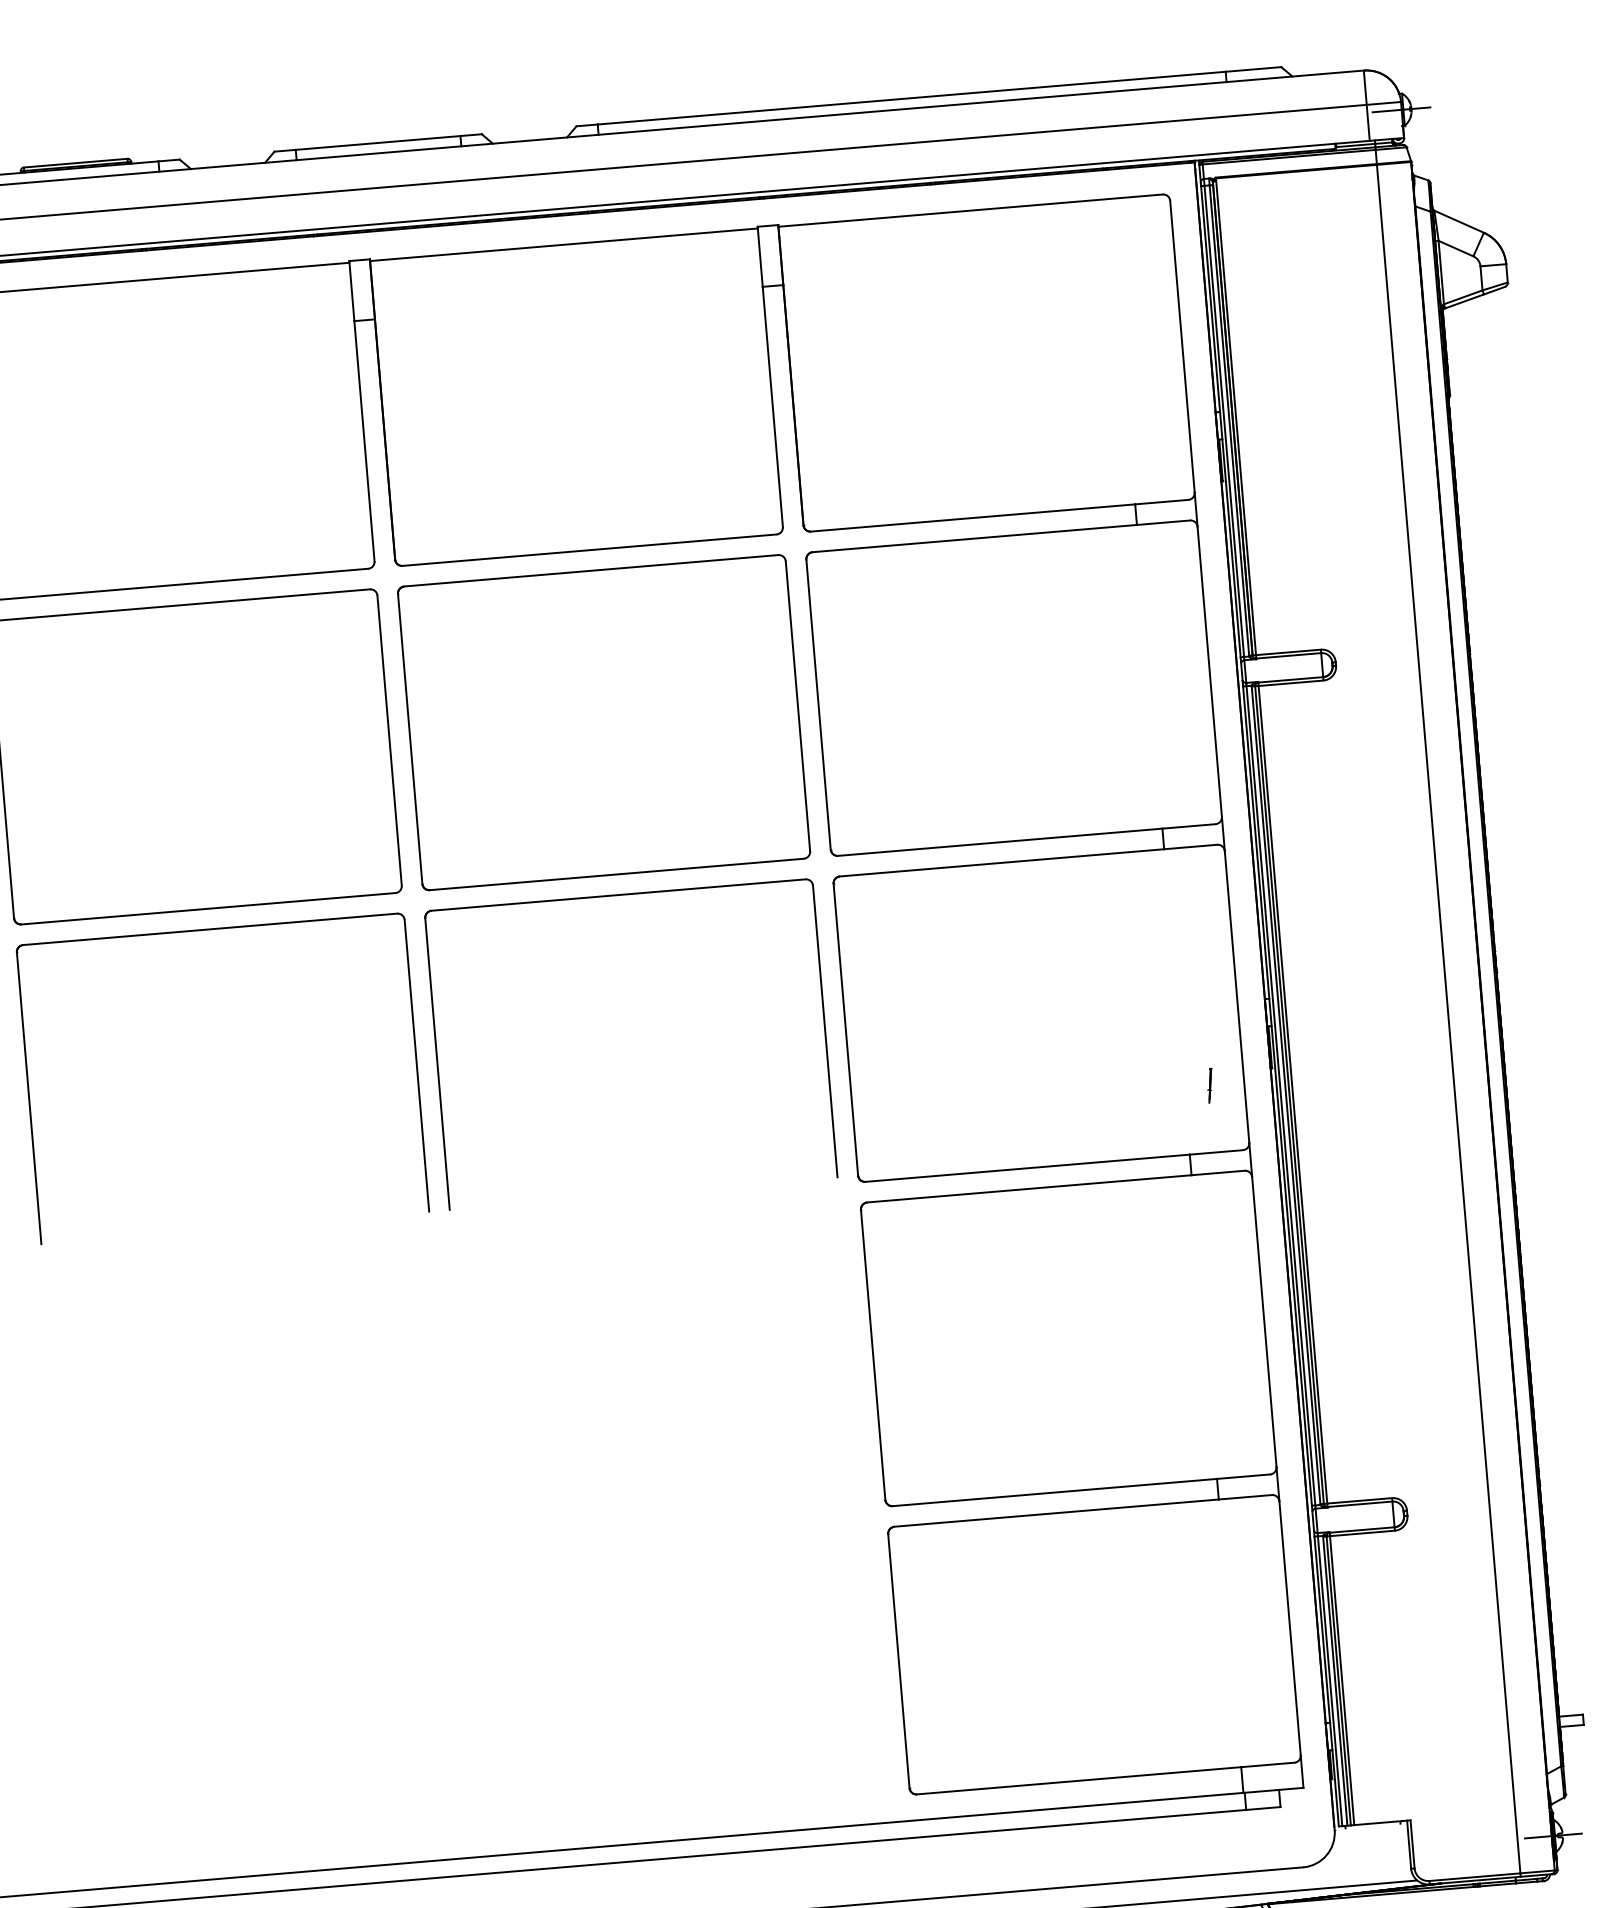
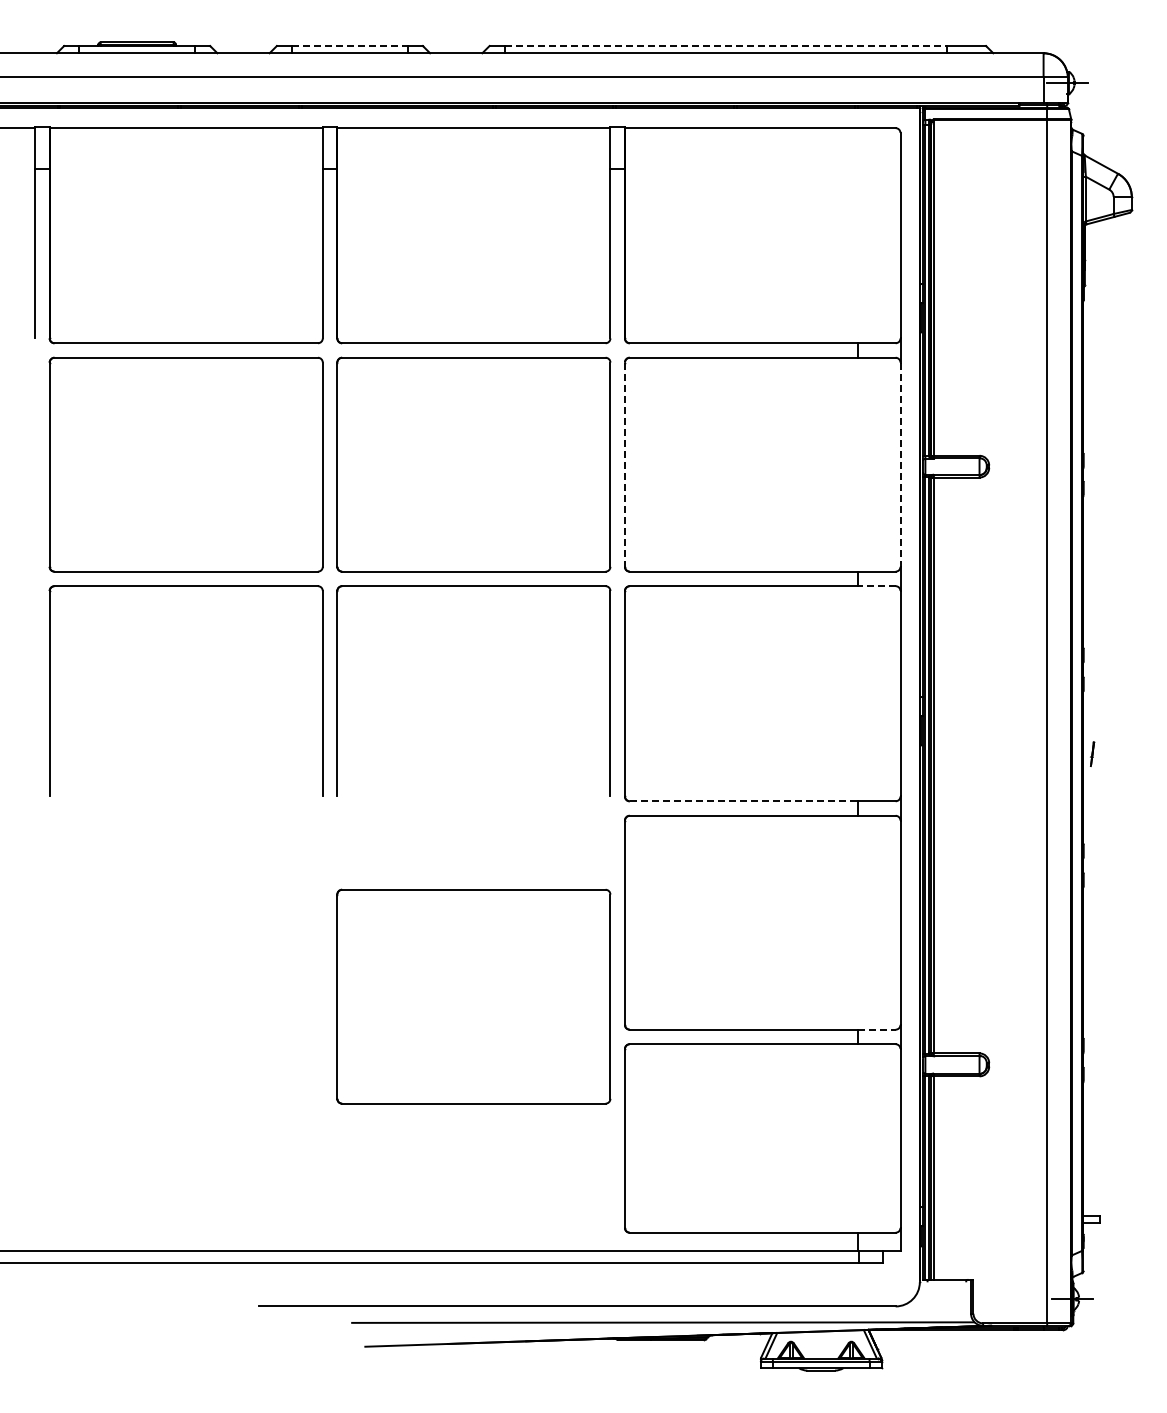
line: (912, 98) -> (726, 46), solid -> dashed
line: (379, 143) -> (350, 46), solid -> dashed
line: (1209, 672) -> (900, 465), solid -> dashed
line: (818, 705) -> (624, 465), solid -> dashed
line: (1190, 847) -> (876, 586), solid -> dashed
line: (1210, 1084) -> (1092, 753), moved
line: (1028, 1168) -> (744, 801), solid -> dashed
line: (1243, 1476) -> (876, 1029), solid -> dashed
part: (666, 1477) -> (473, 996), added

